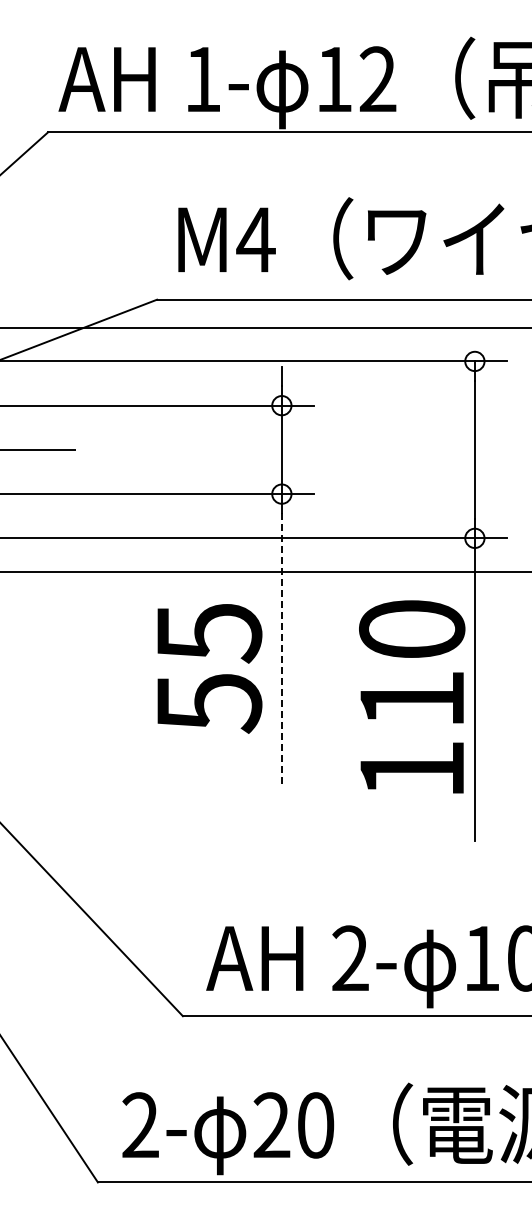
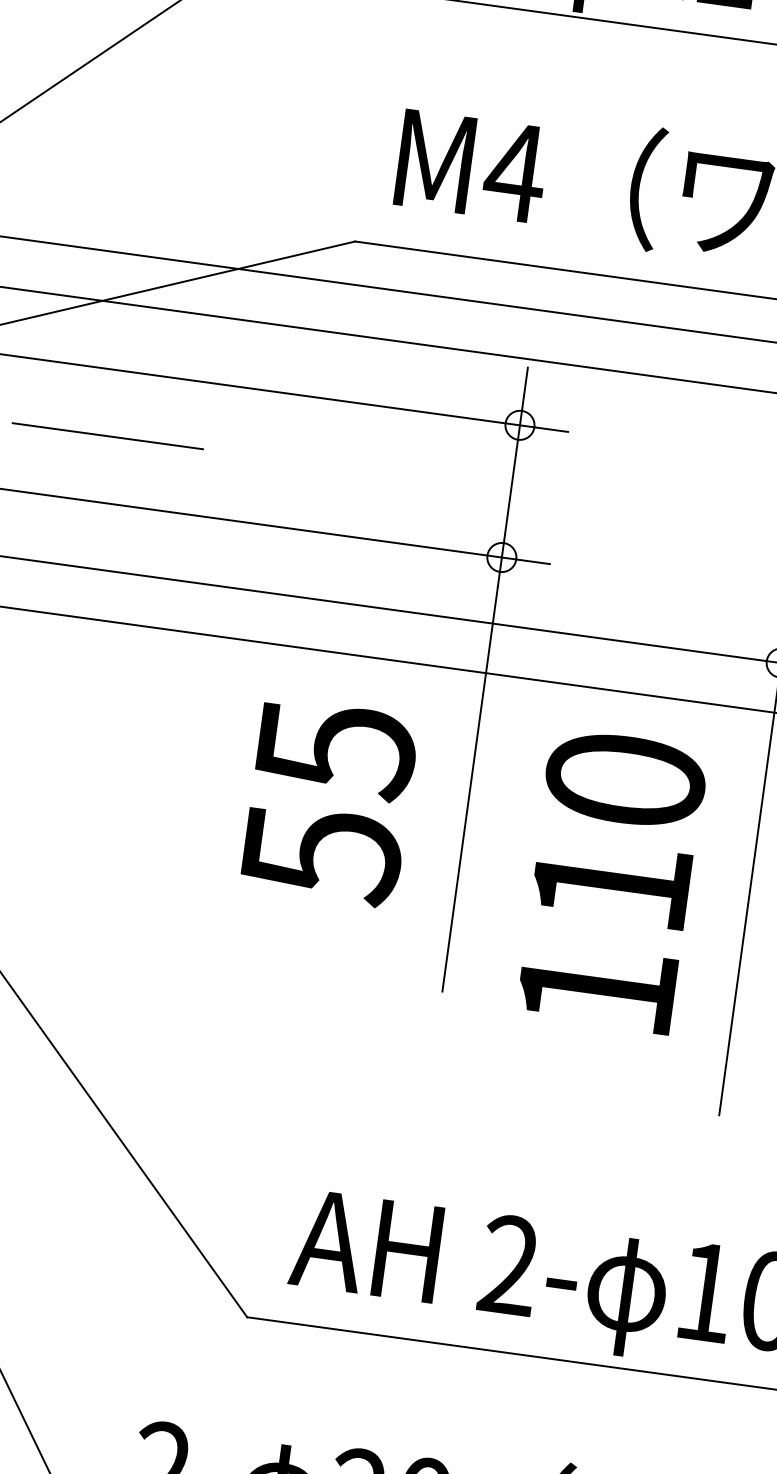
line: (281, 649) -> (469, 789), dashed -> solid
text: (209, 668) -> (329, 802), moved
text: (412, 696) -> (612, 880), moved

